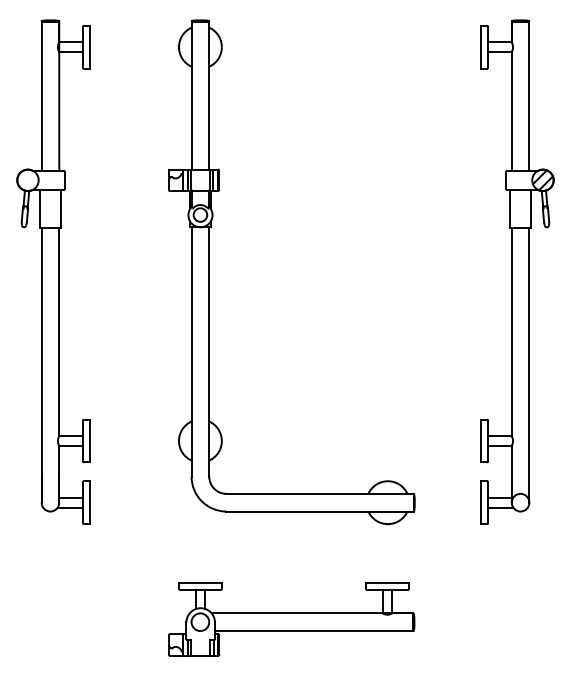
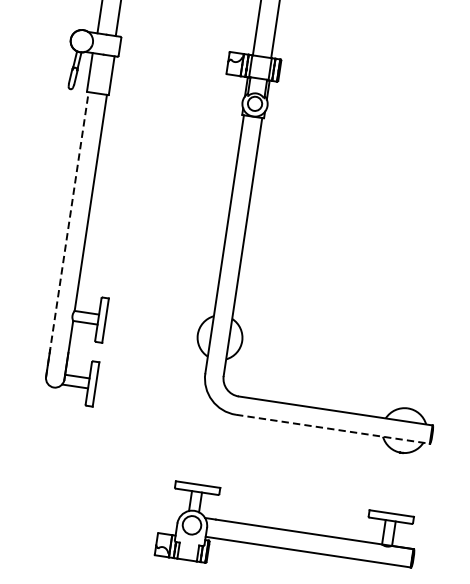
line: (41, 365) -> (67, 234), solid -> dashed
line: (320, 511) -> (333, 429), solid -> dashed

